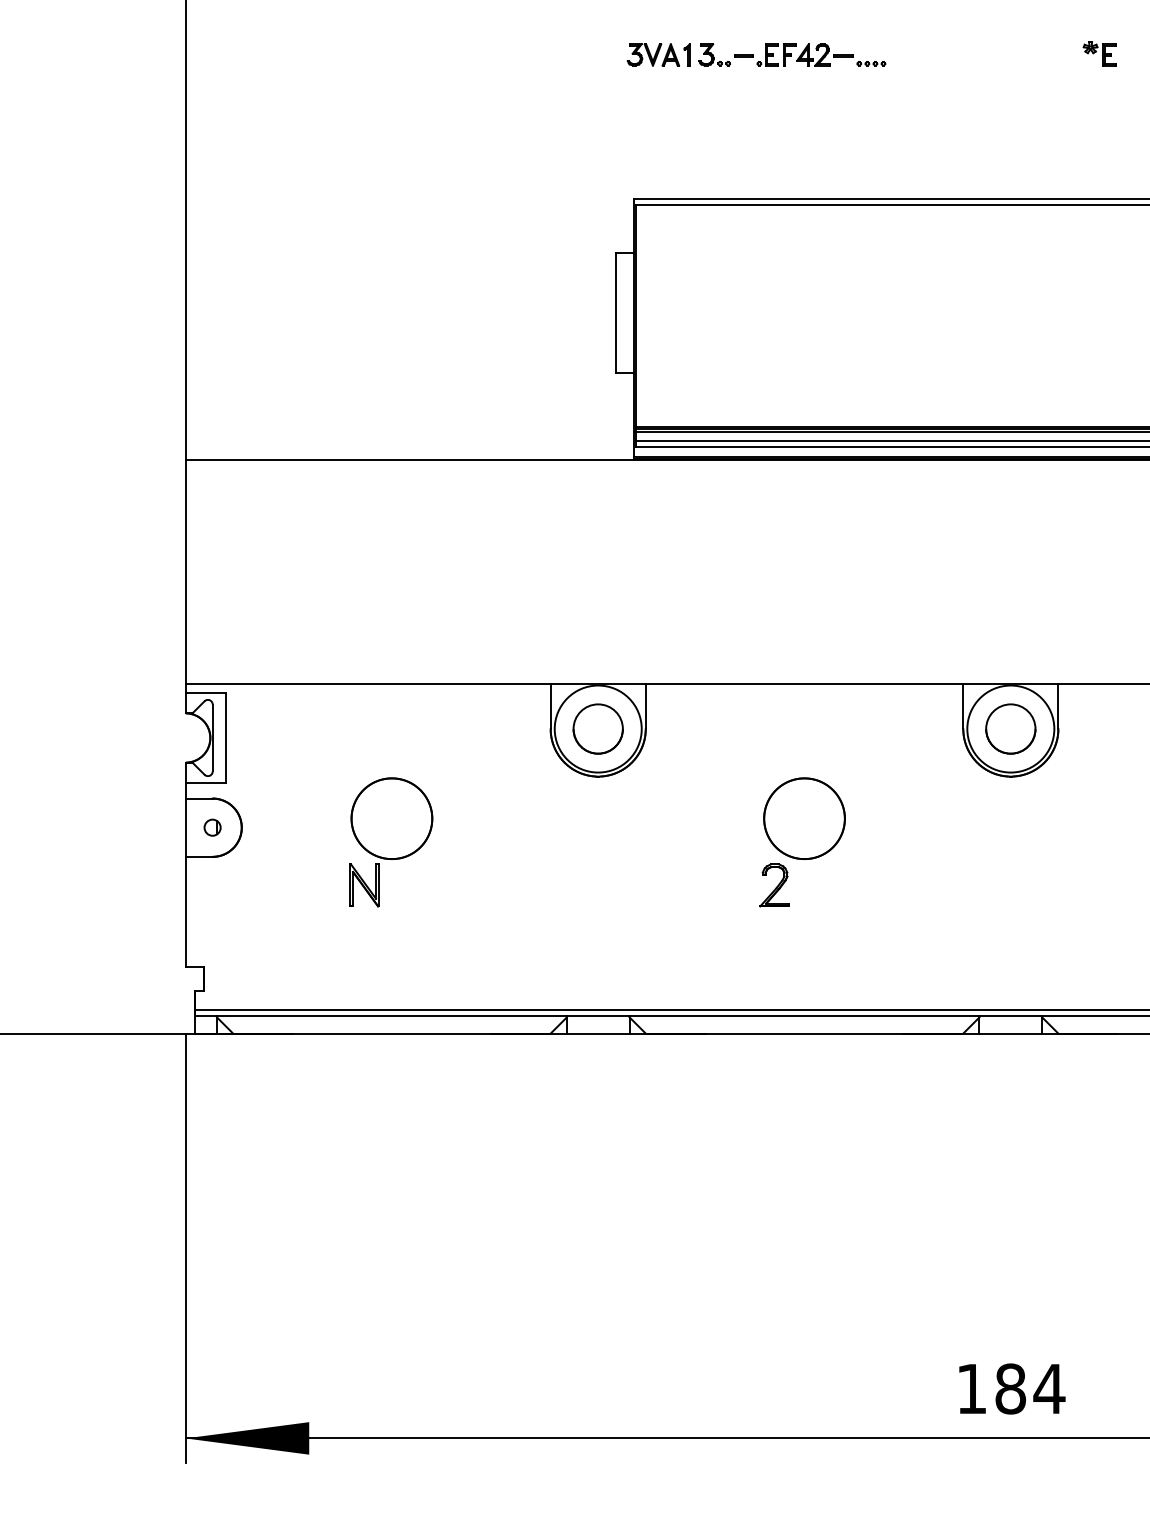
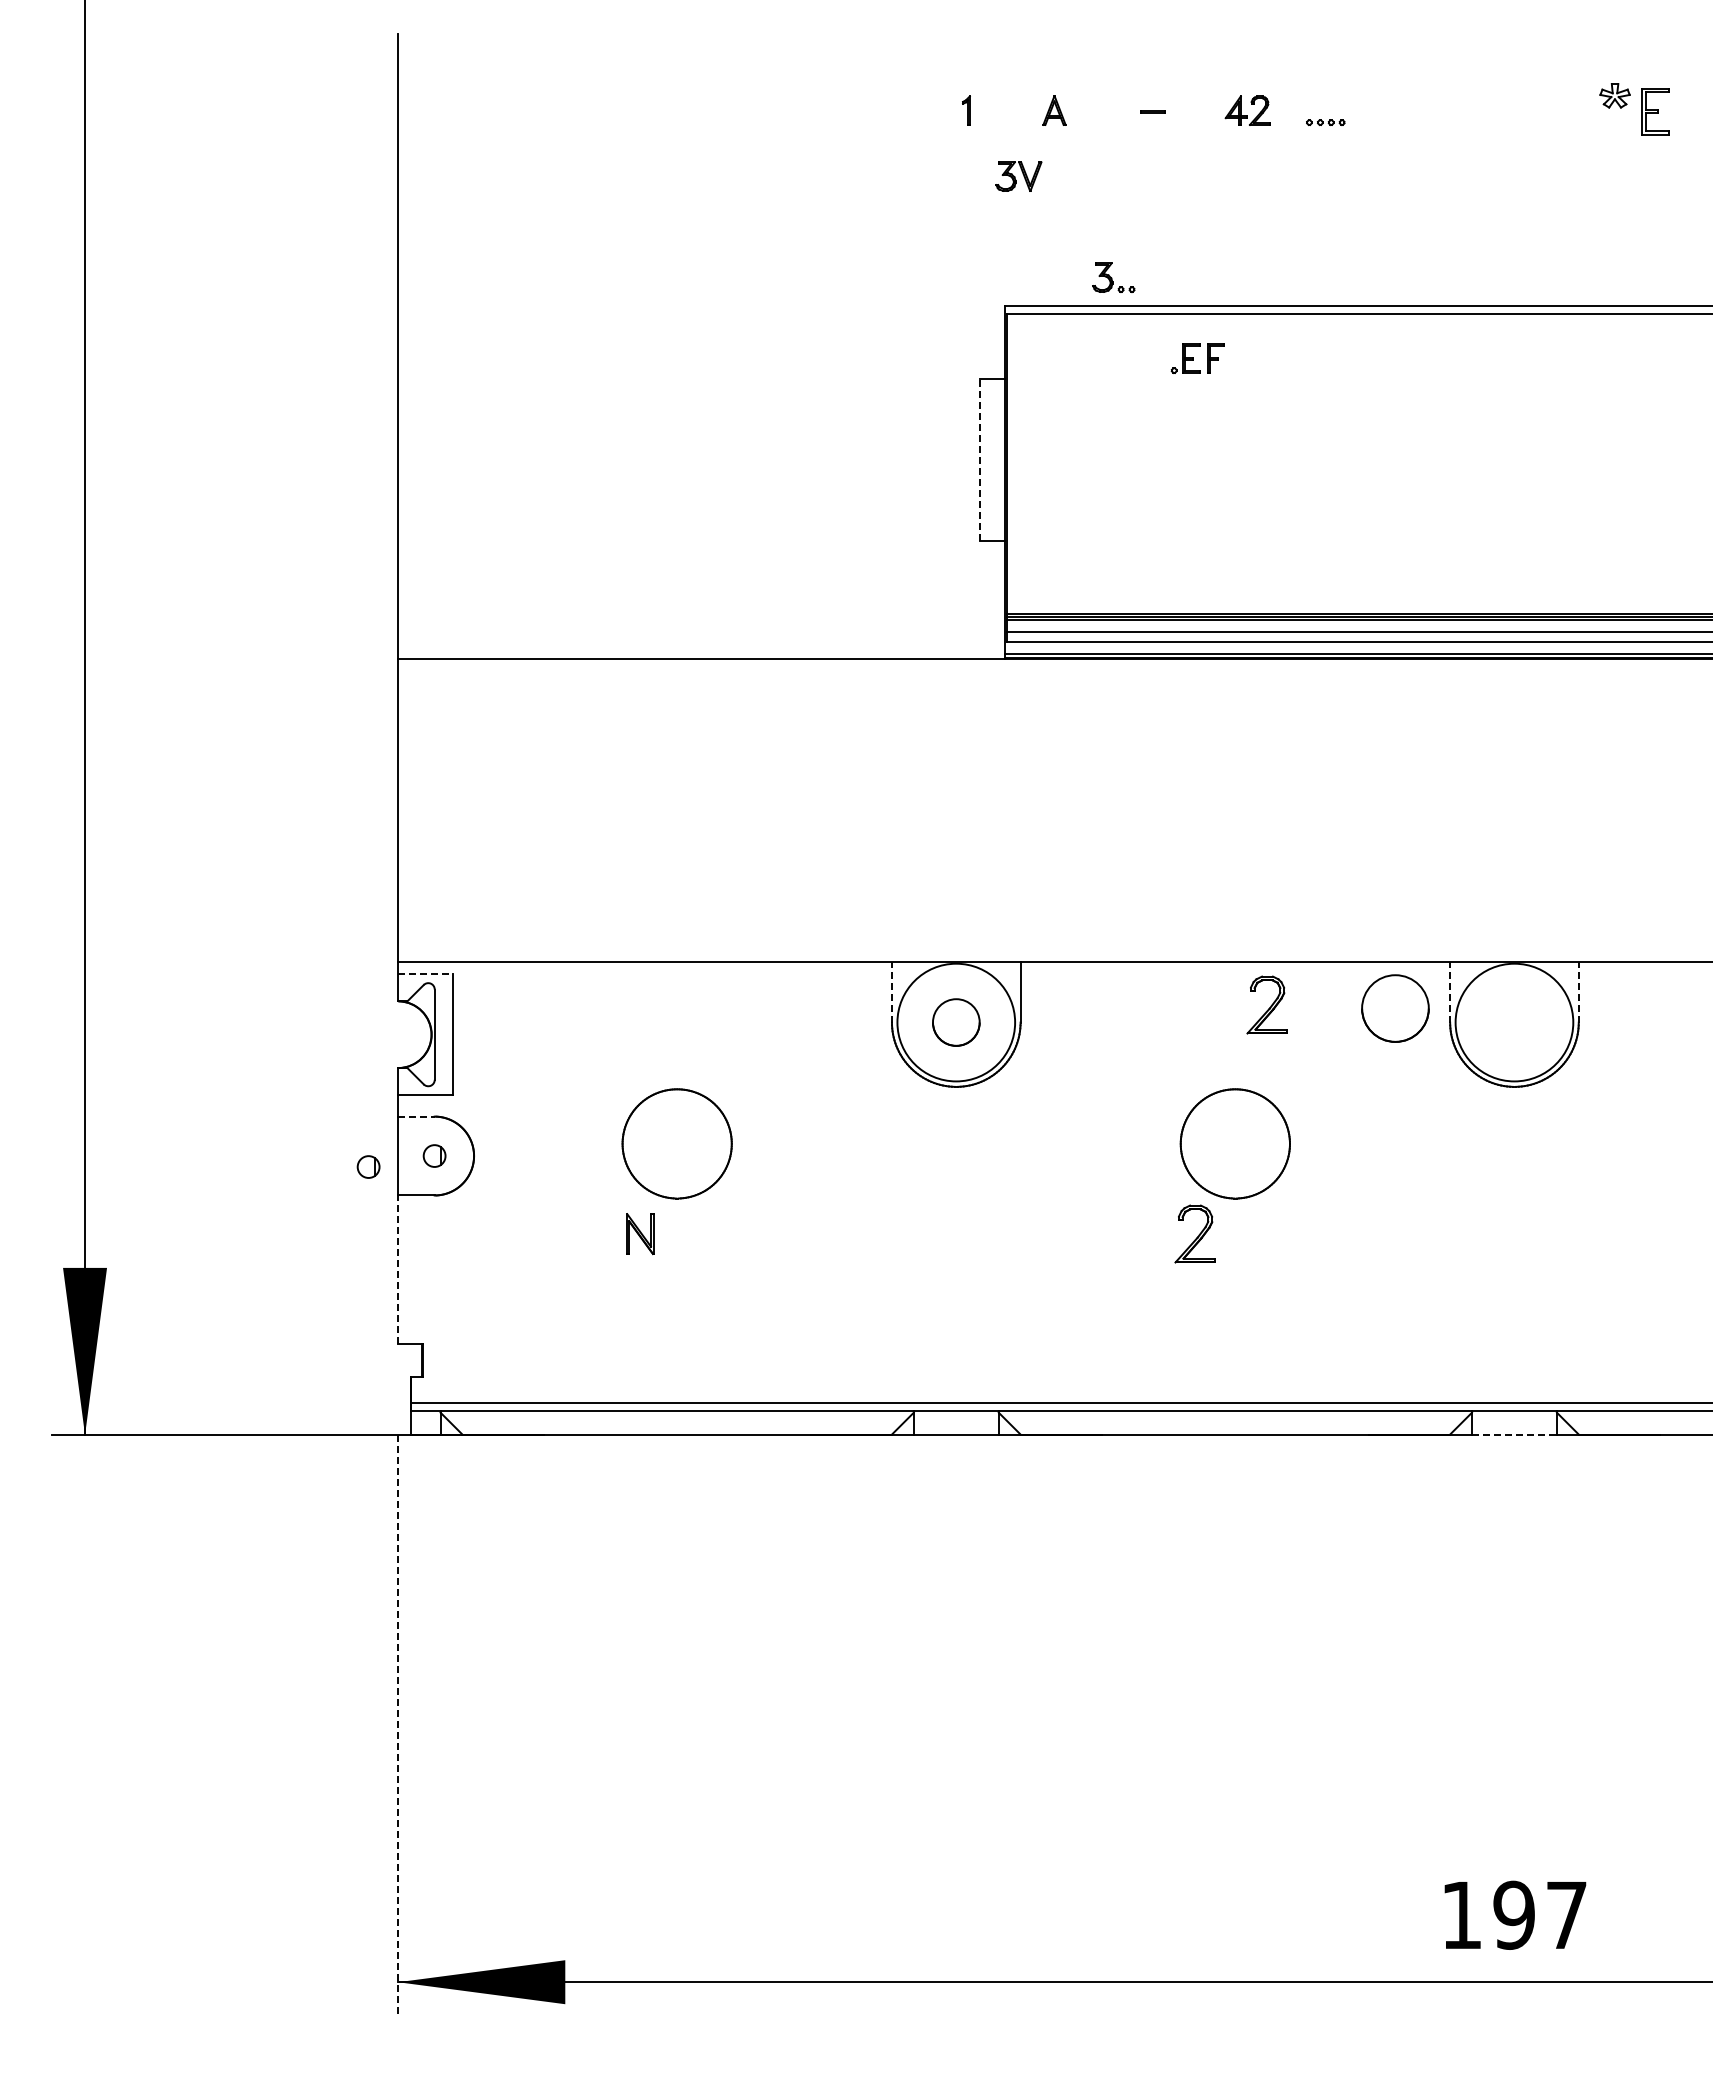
part: (1099, 53) -> (1634, 108), size x1.6
part: (644, 54) -> (1018, 176), moved
part: (687, 54) -> (966, 110), moved
part: (714, 54) -> (1113, 277), moved
part: (776, 54) -> (1197, 358), moved
line: (843, 55) -> (1287, 111), removed
line: (616, 312) -> (980, 459), solid -> dashed
line: (206, 693) -> (426, 974), solid -> dashed
line: (550, 706) -> (891, 991), solid -> dashed
line: (963, 706) -> (1450, 991), solid -> dashed
line: (1058, 706) -> (1578, 991), solid -> dashed
part: (827, 715) -> (1266, 1004), added
circle: (598, 729) -> (956, 1022), size x0.7
circle: (1010, 729) -> (1395, 1008), moved
line: (199, 798) -> (416, 1116), solid -> dashed
part: (163, 835) -> (368, 1166), added
part: (364, 884) -> (639, 1233), size x0.7
line: (185, 911) -> (398, 1269), solid -> dashed
line: (1010, 1034) -> (1514, 1435), solid -> dashed
line: (185, 1248) -> (398, 1725), solid -> dashed
text: (1030, 1388) -> (1540, 1914), 184 -> 197

